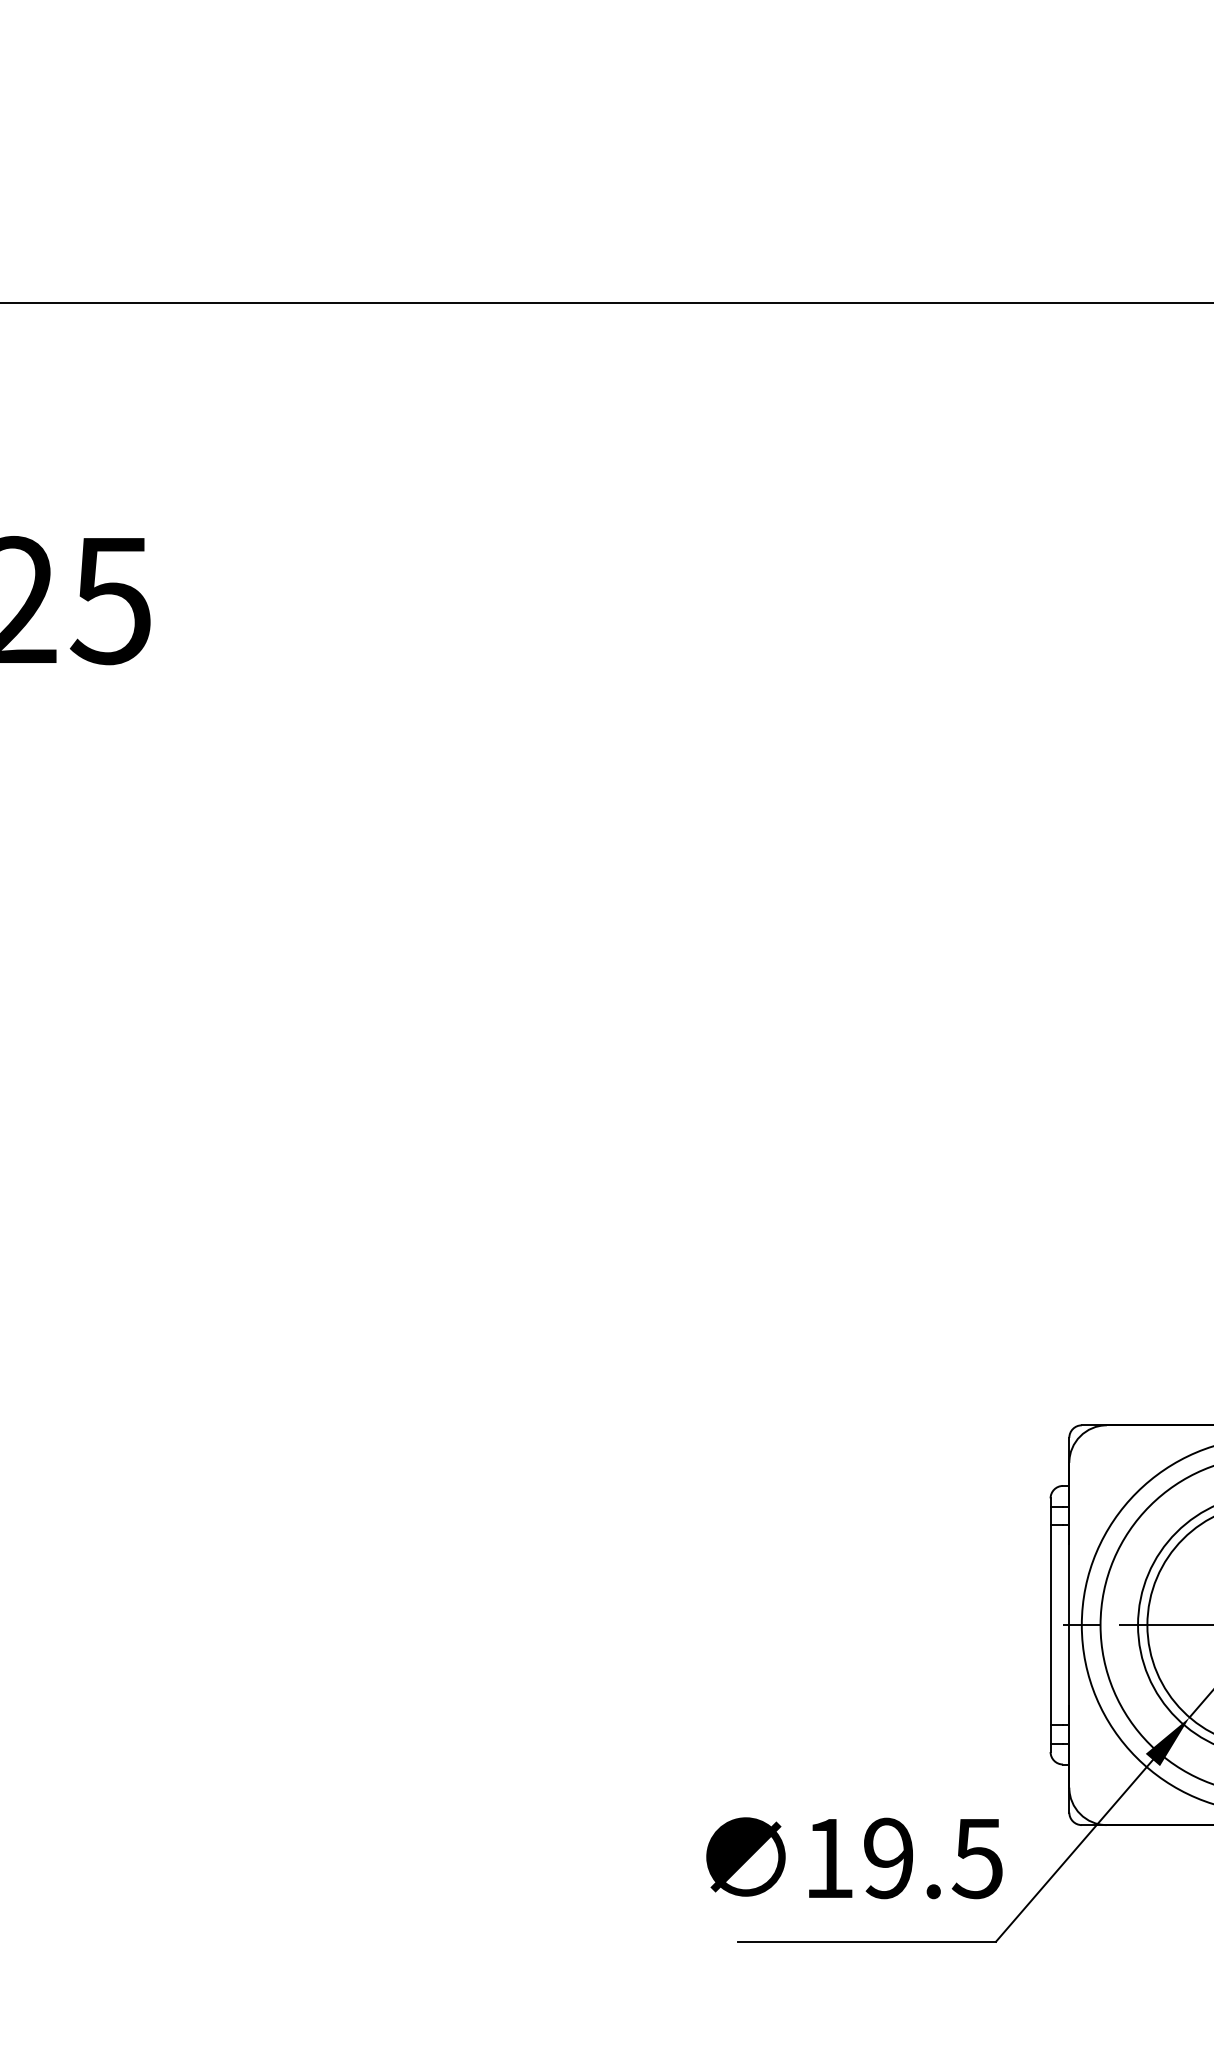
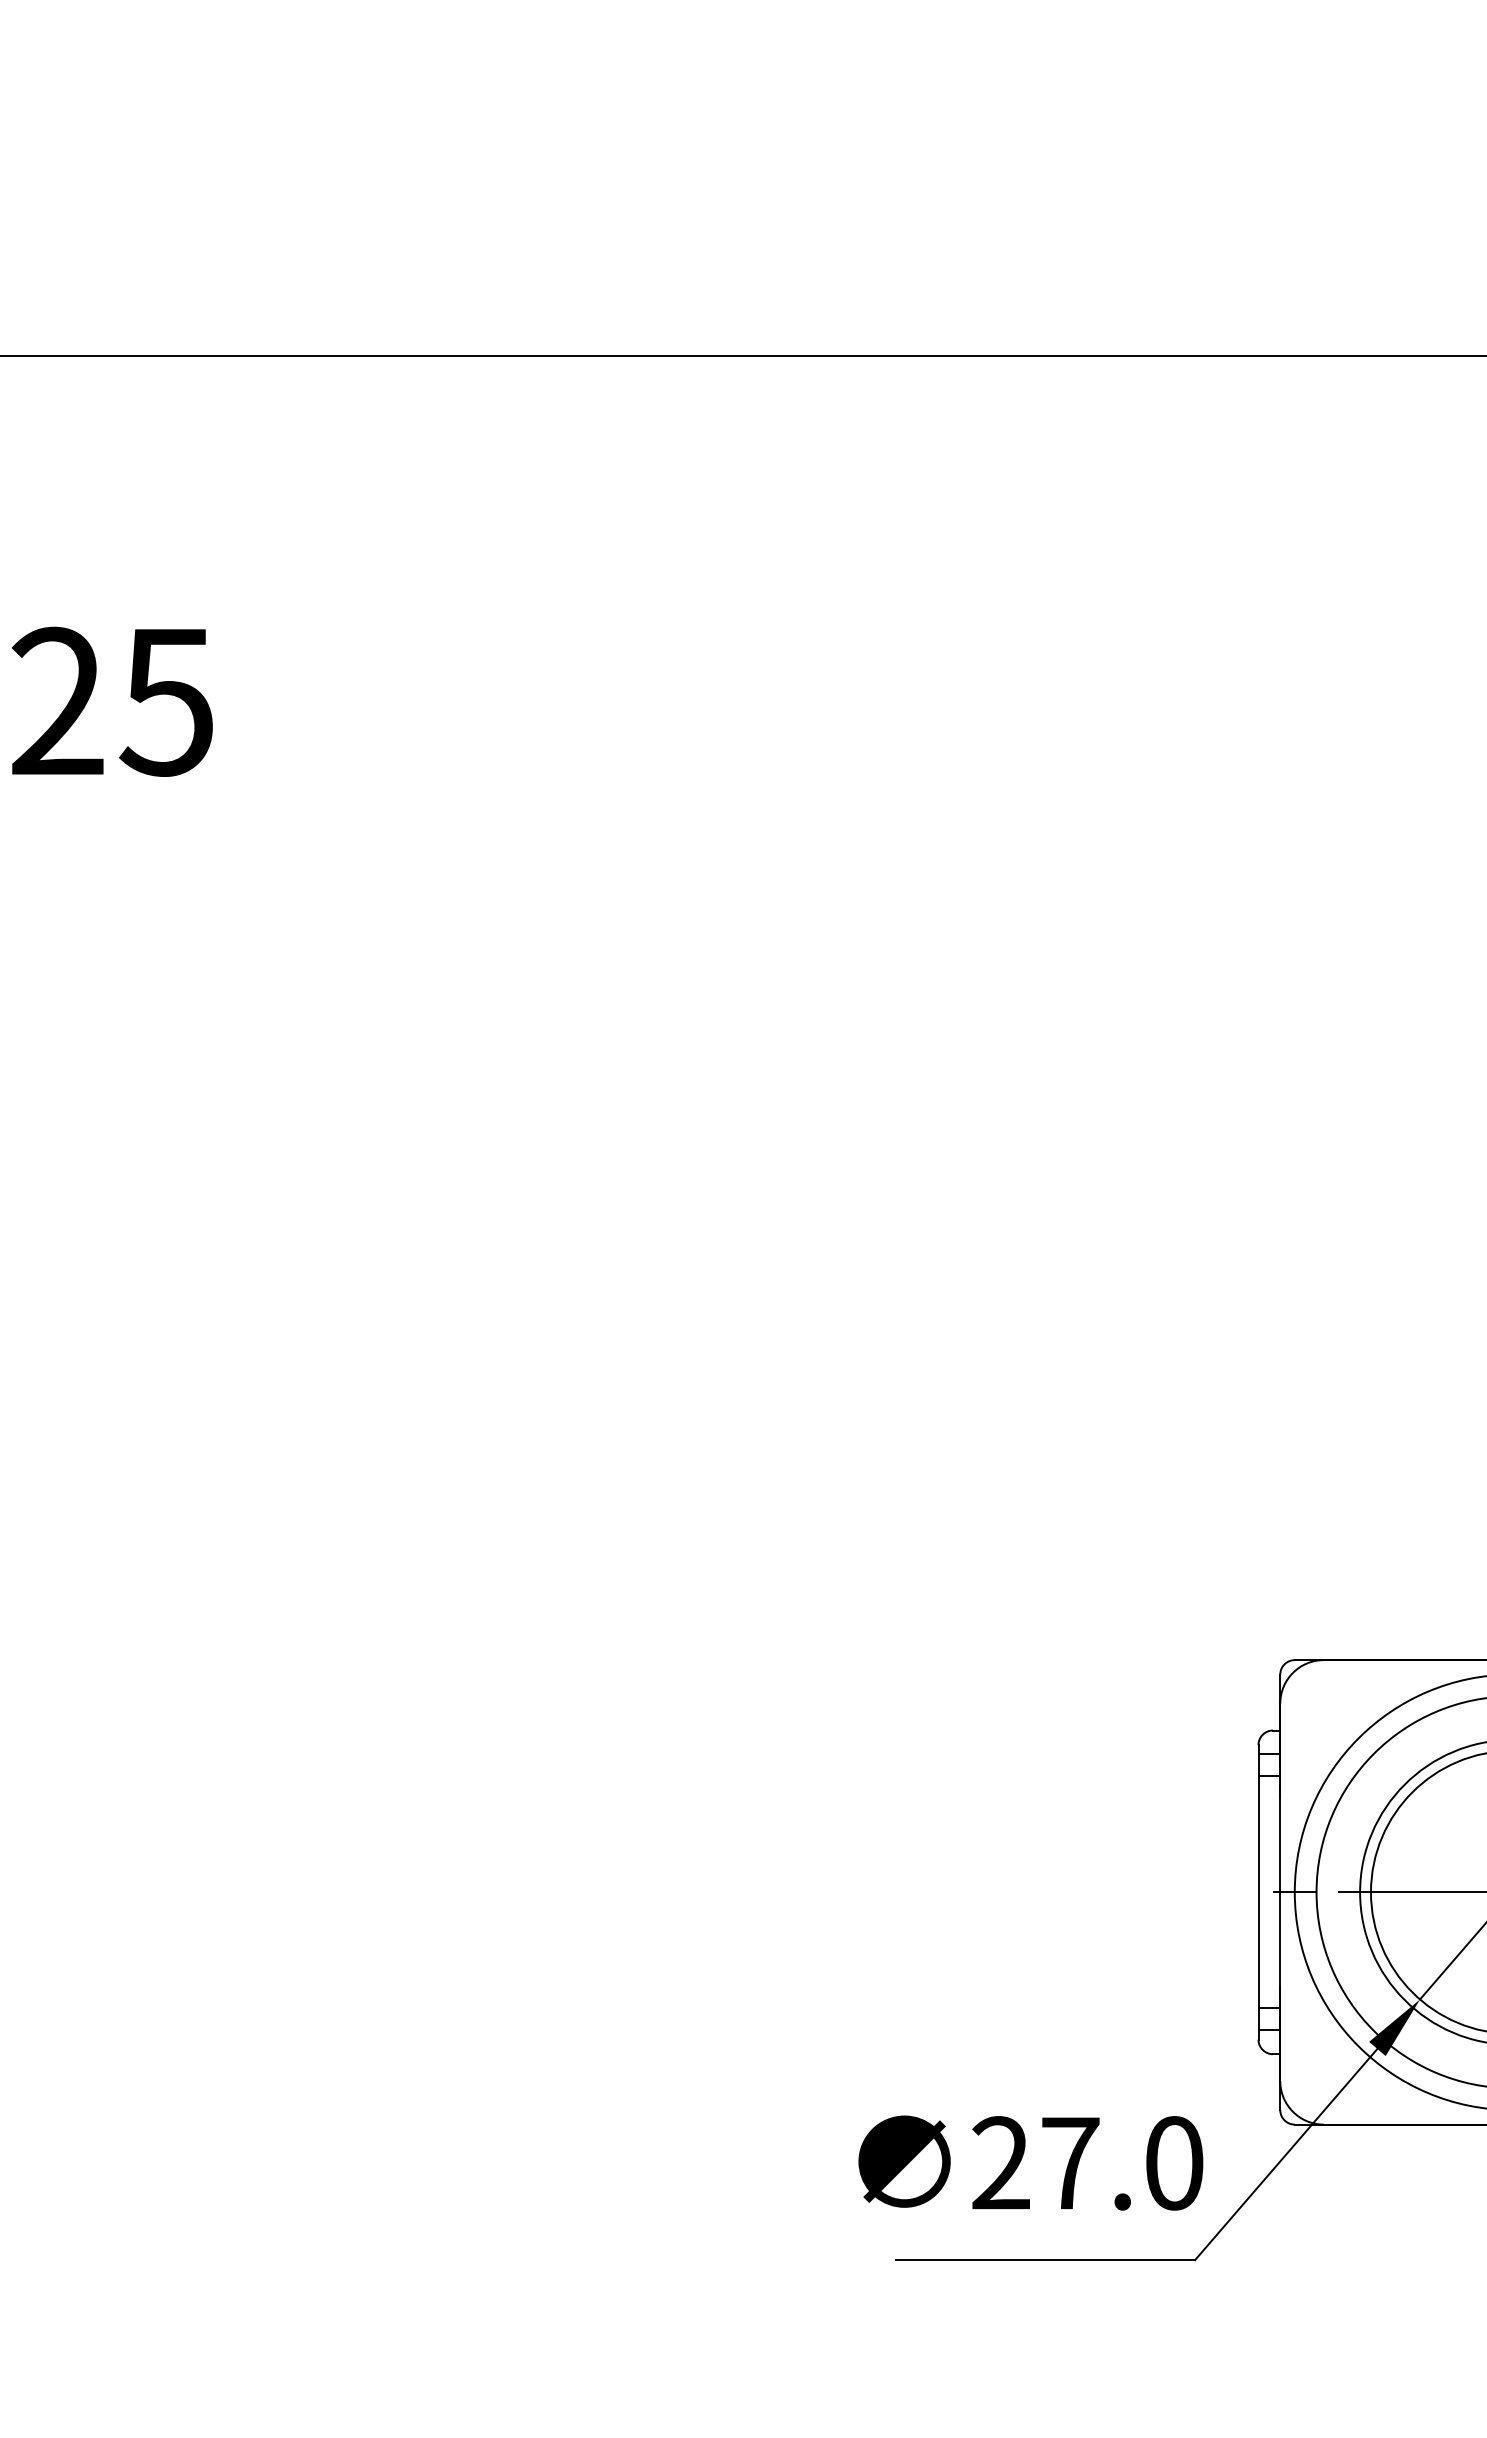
text: (903, 1858) -> (1087, 2163), 19.5 -> 27.0

